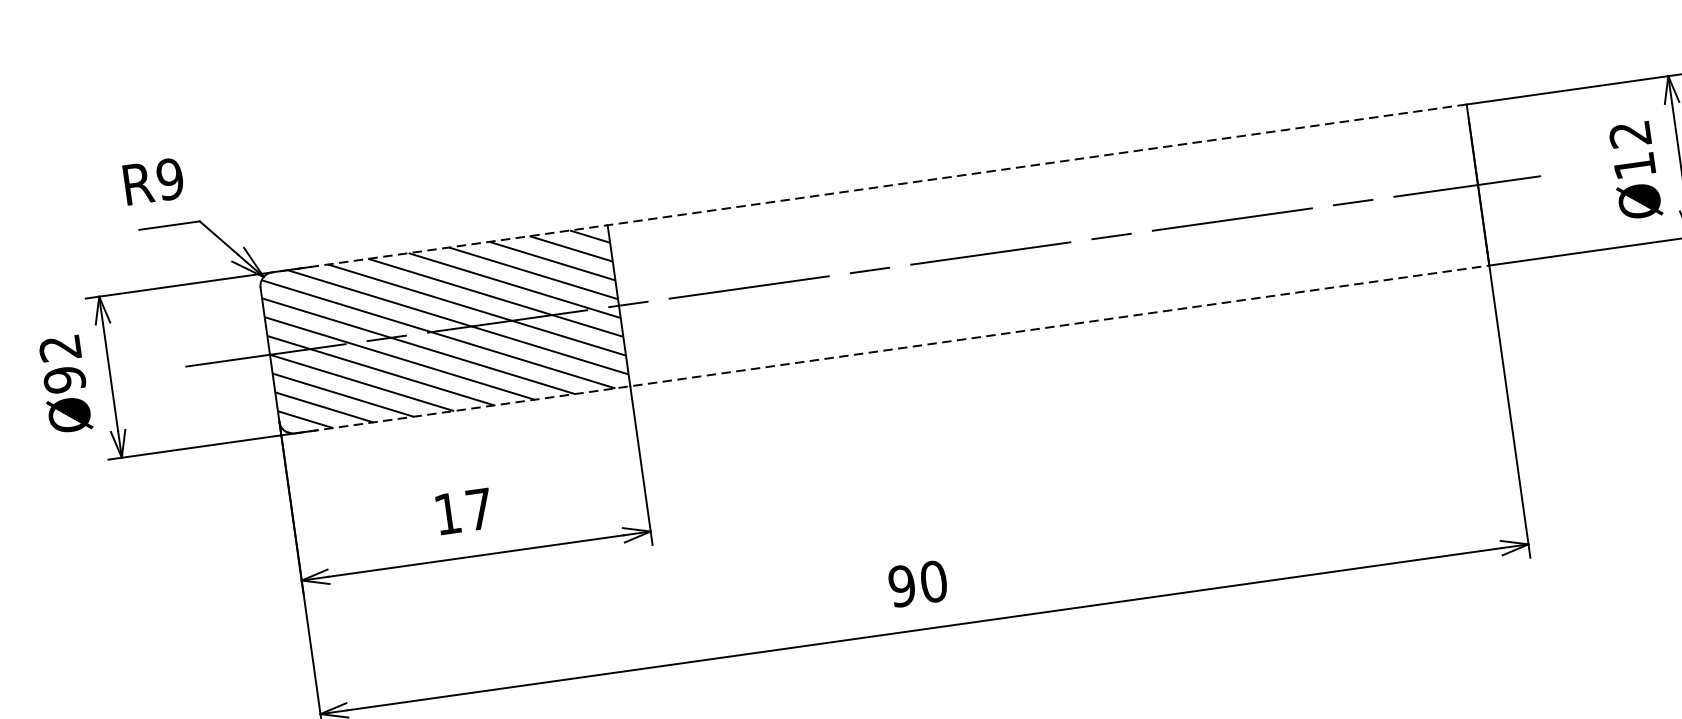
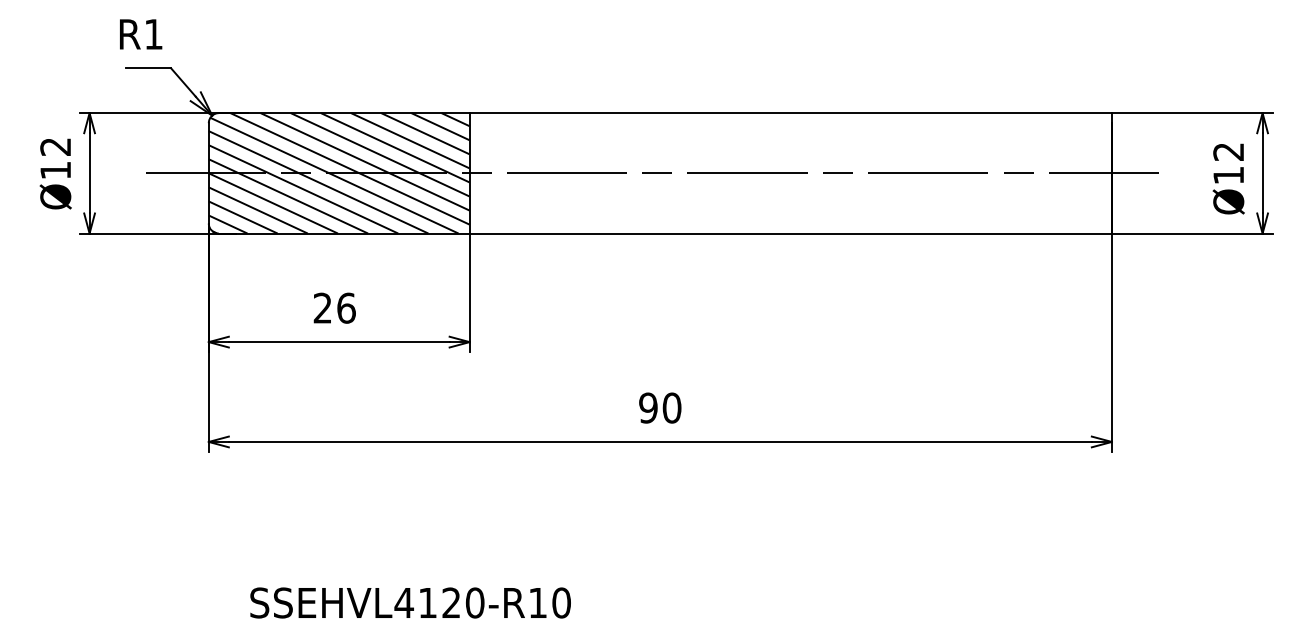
text: (169, 178) -> (153, 33), R9 -> R1
line: (869, 188) -> (665, 113), dashed -> solid
line: (892, 349) -> (665, 233), dashed -> solid
text: (64, 379) -> (55, 170), Ø92 -> Ø12
text: (463, 510) -> (334, 307), 17 -> 26

